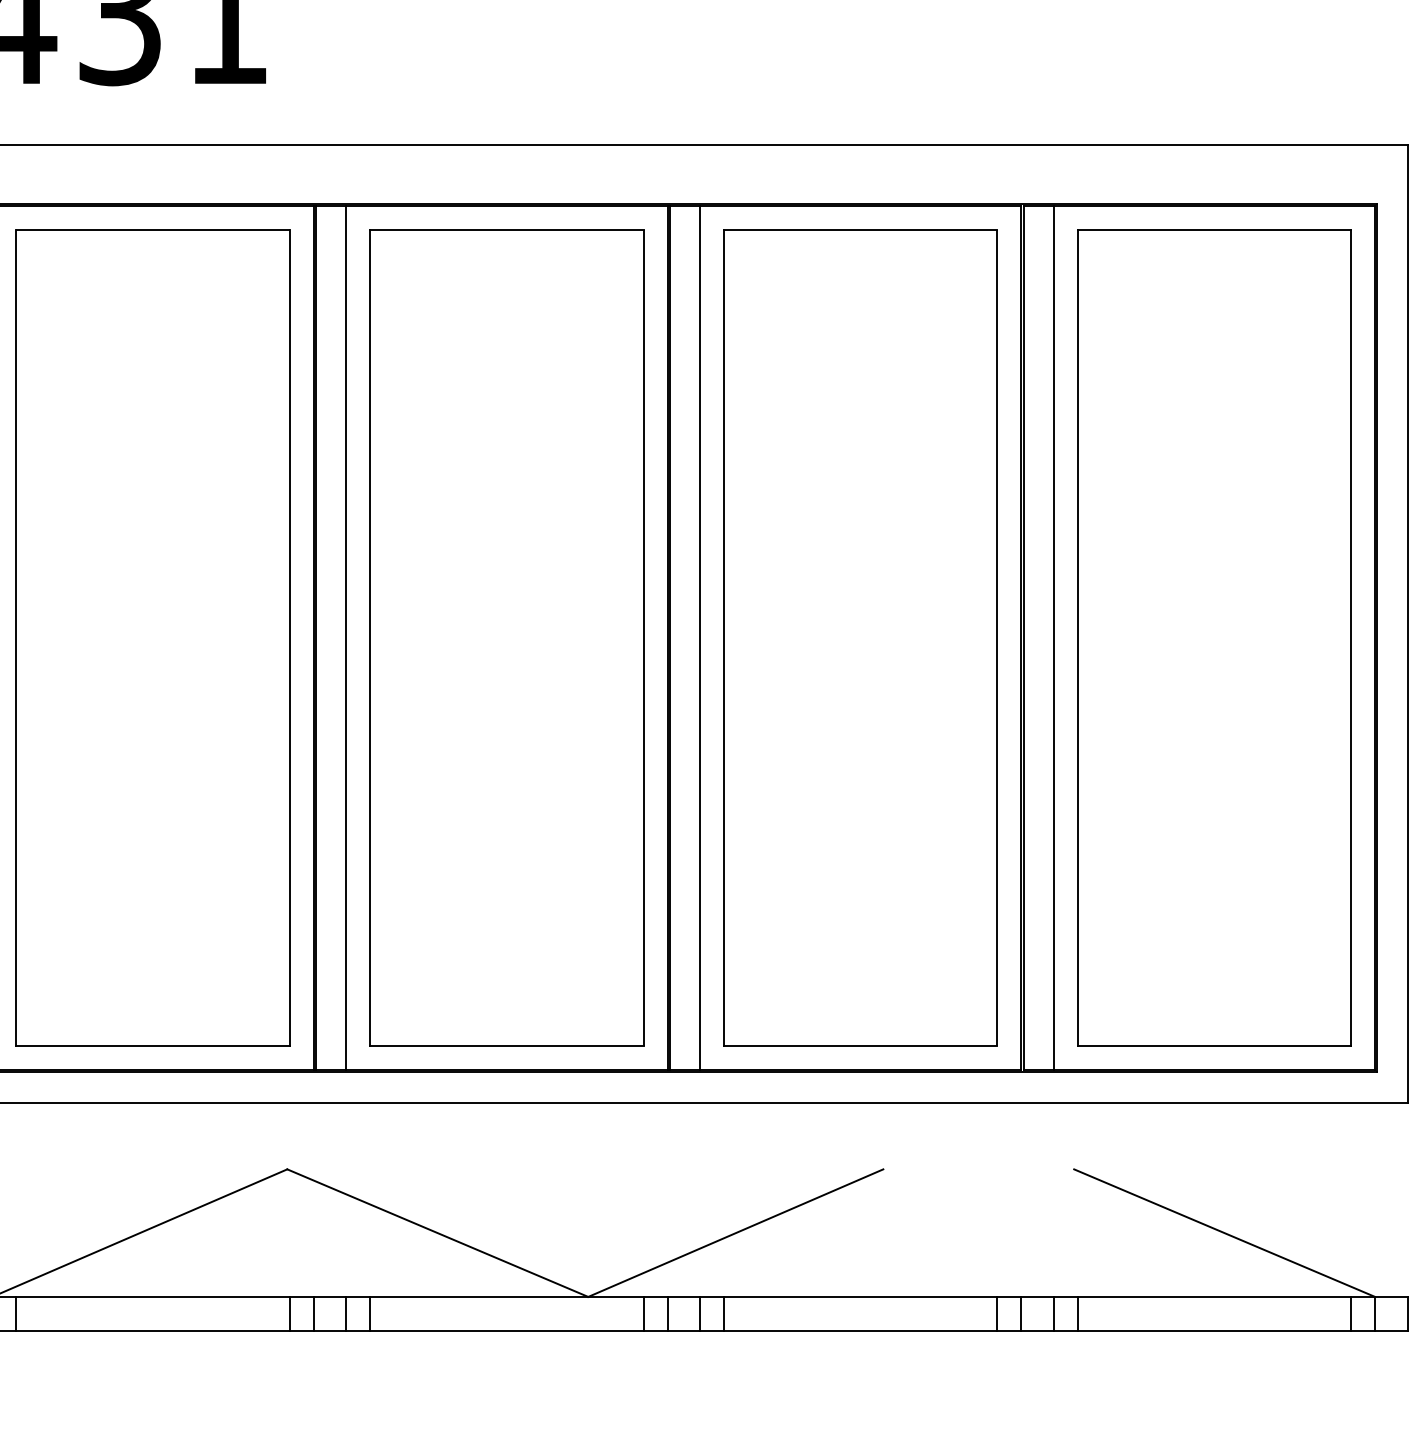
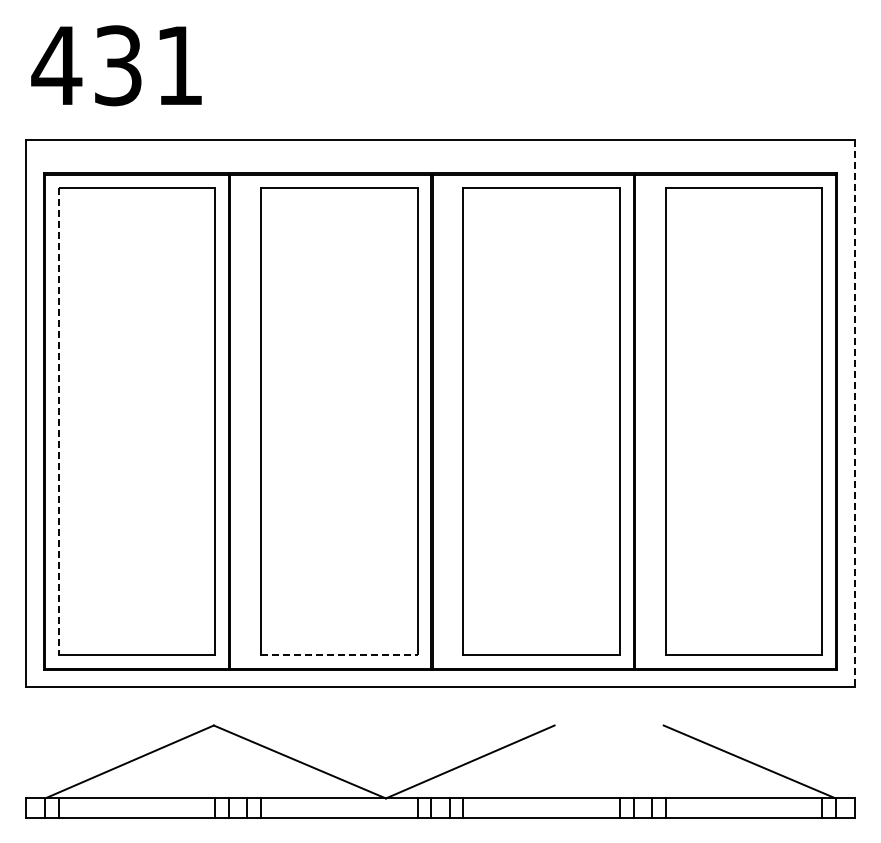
line: (1407, 623) -> (854, 413), solid -> dashed
line: (346, 637) -> (247, 421), removed
line: (699, 637) -> (449, 421), removed
line: (1054, 637) -> (652, 421), removed
line: (15, 639) -> (58, 422), solid -> dashed
line: (507, 1045) -> (339, 654), solid -> dashed

